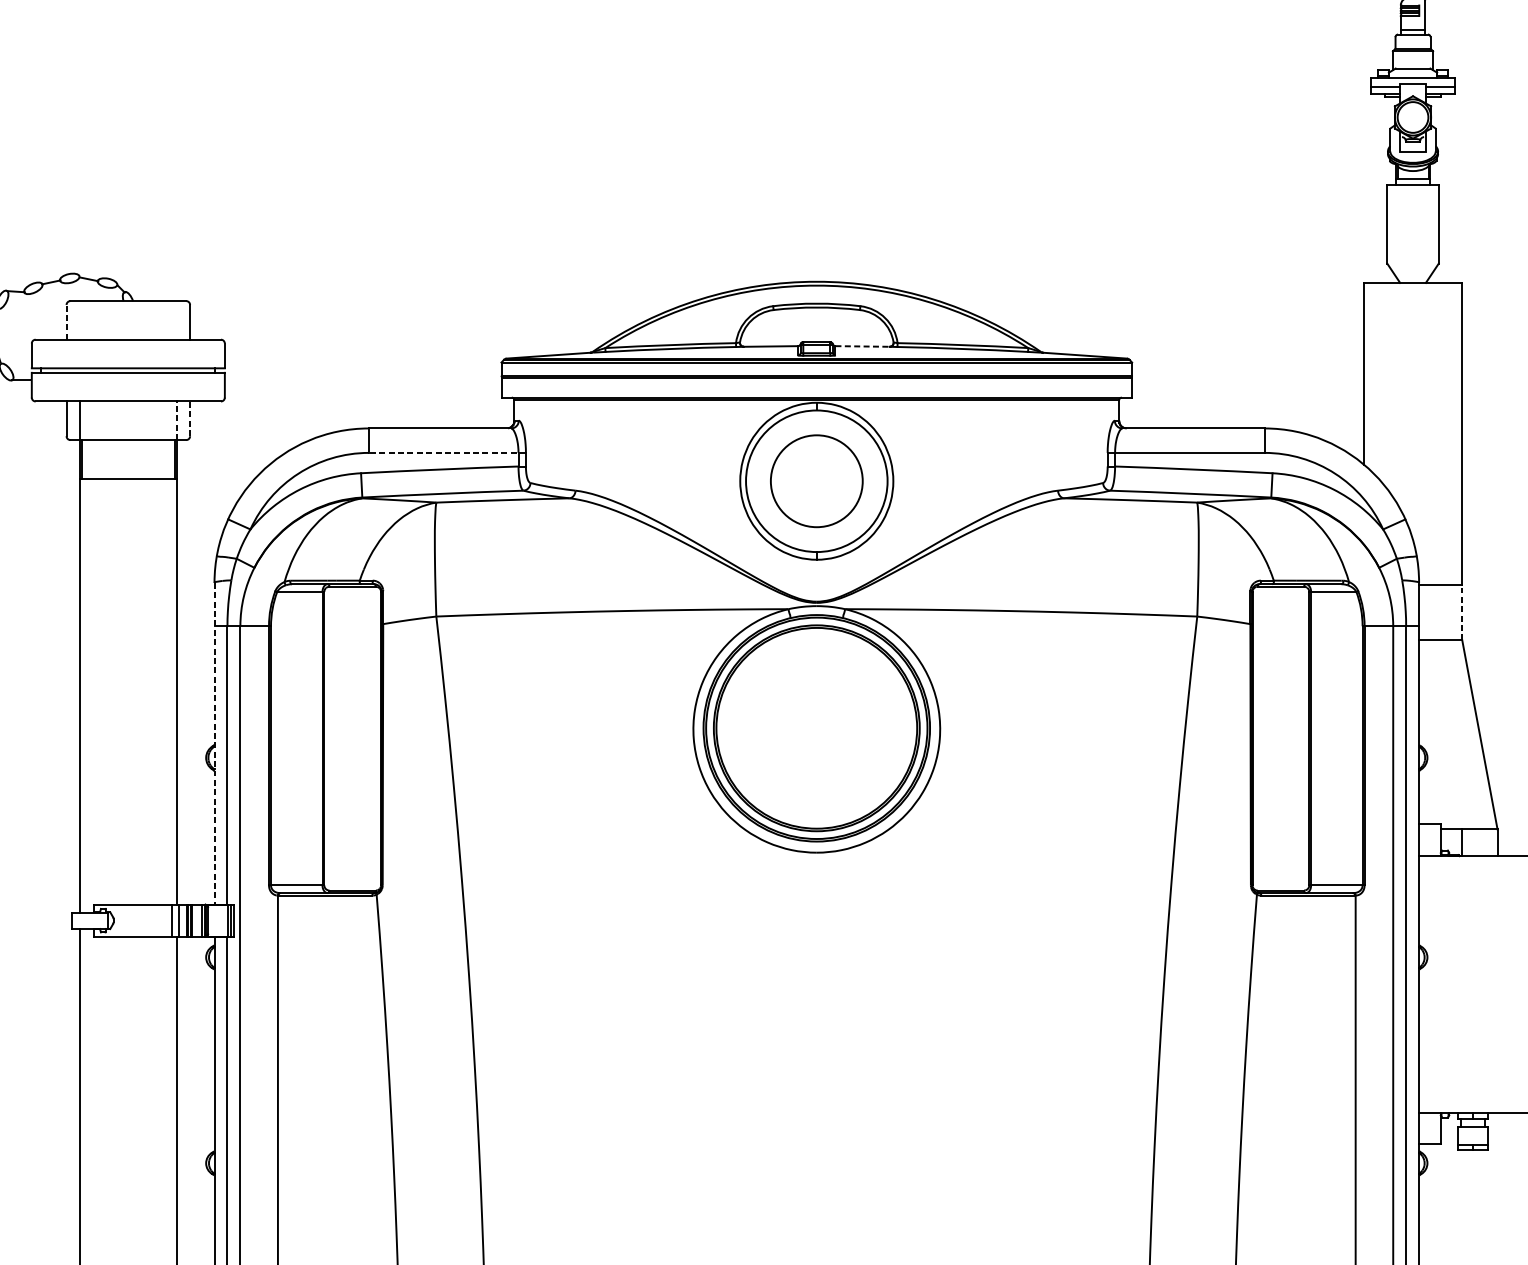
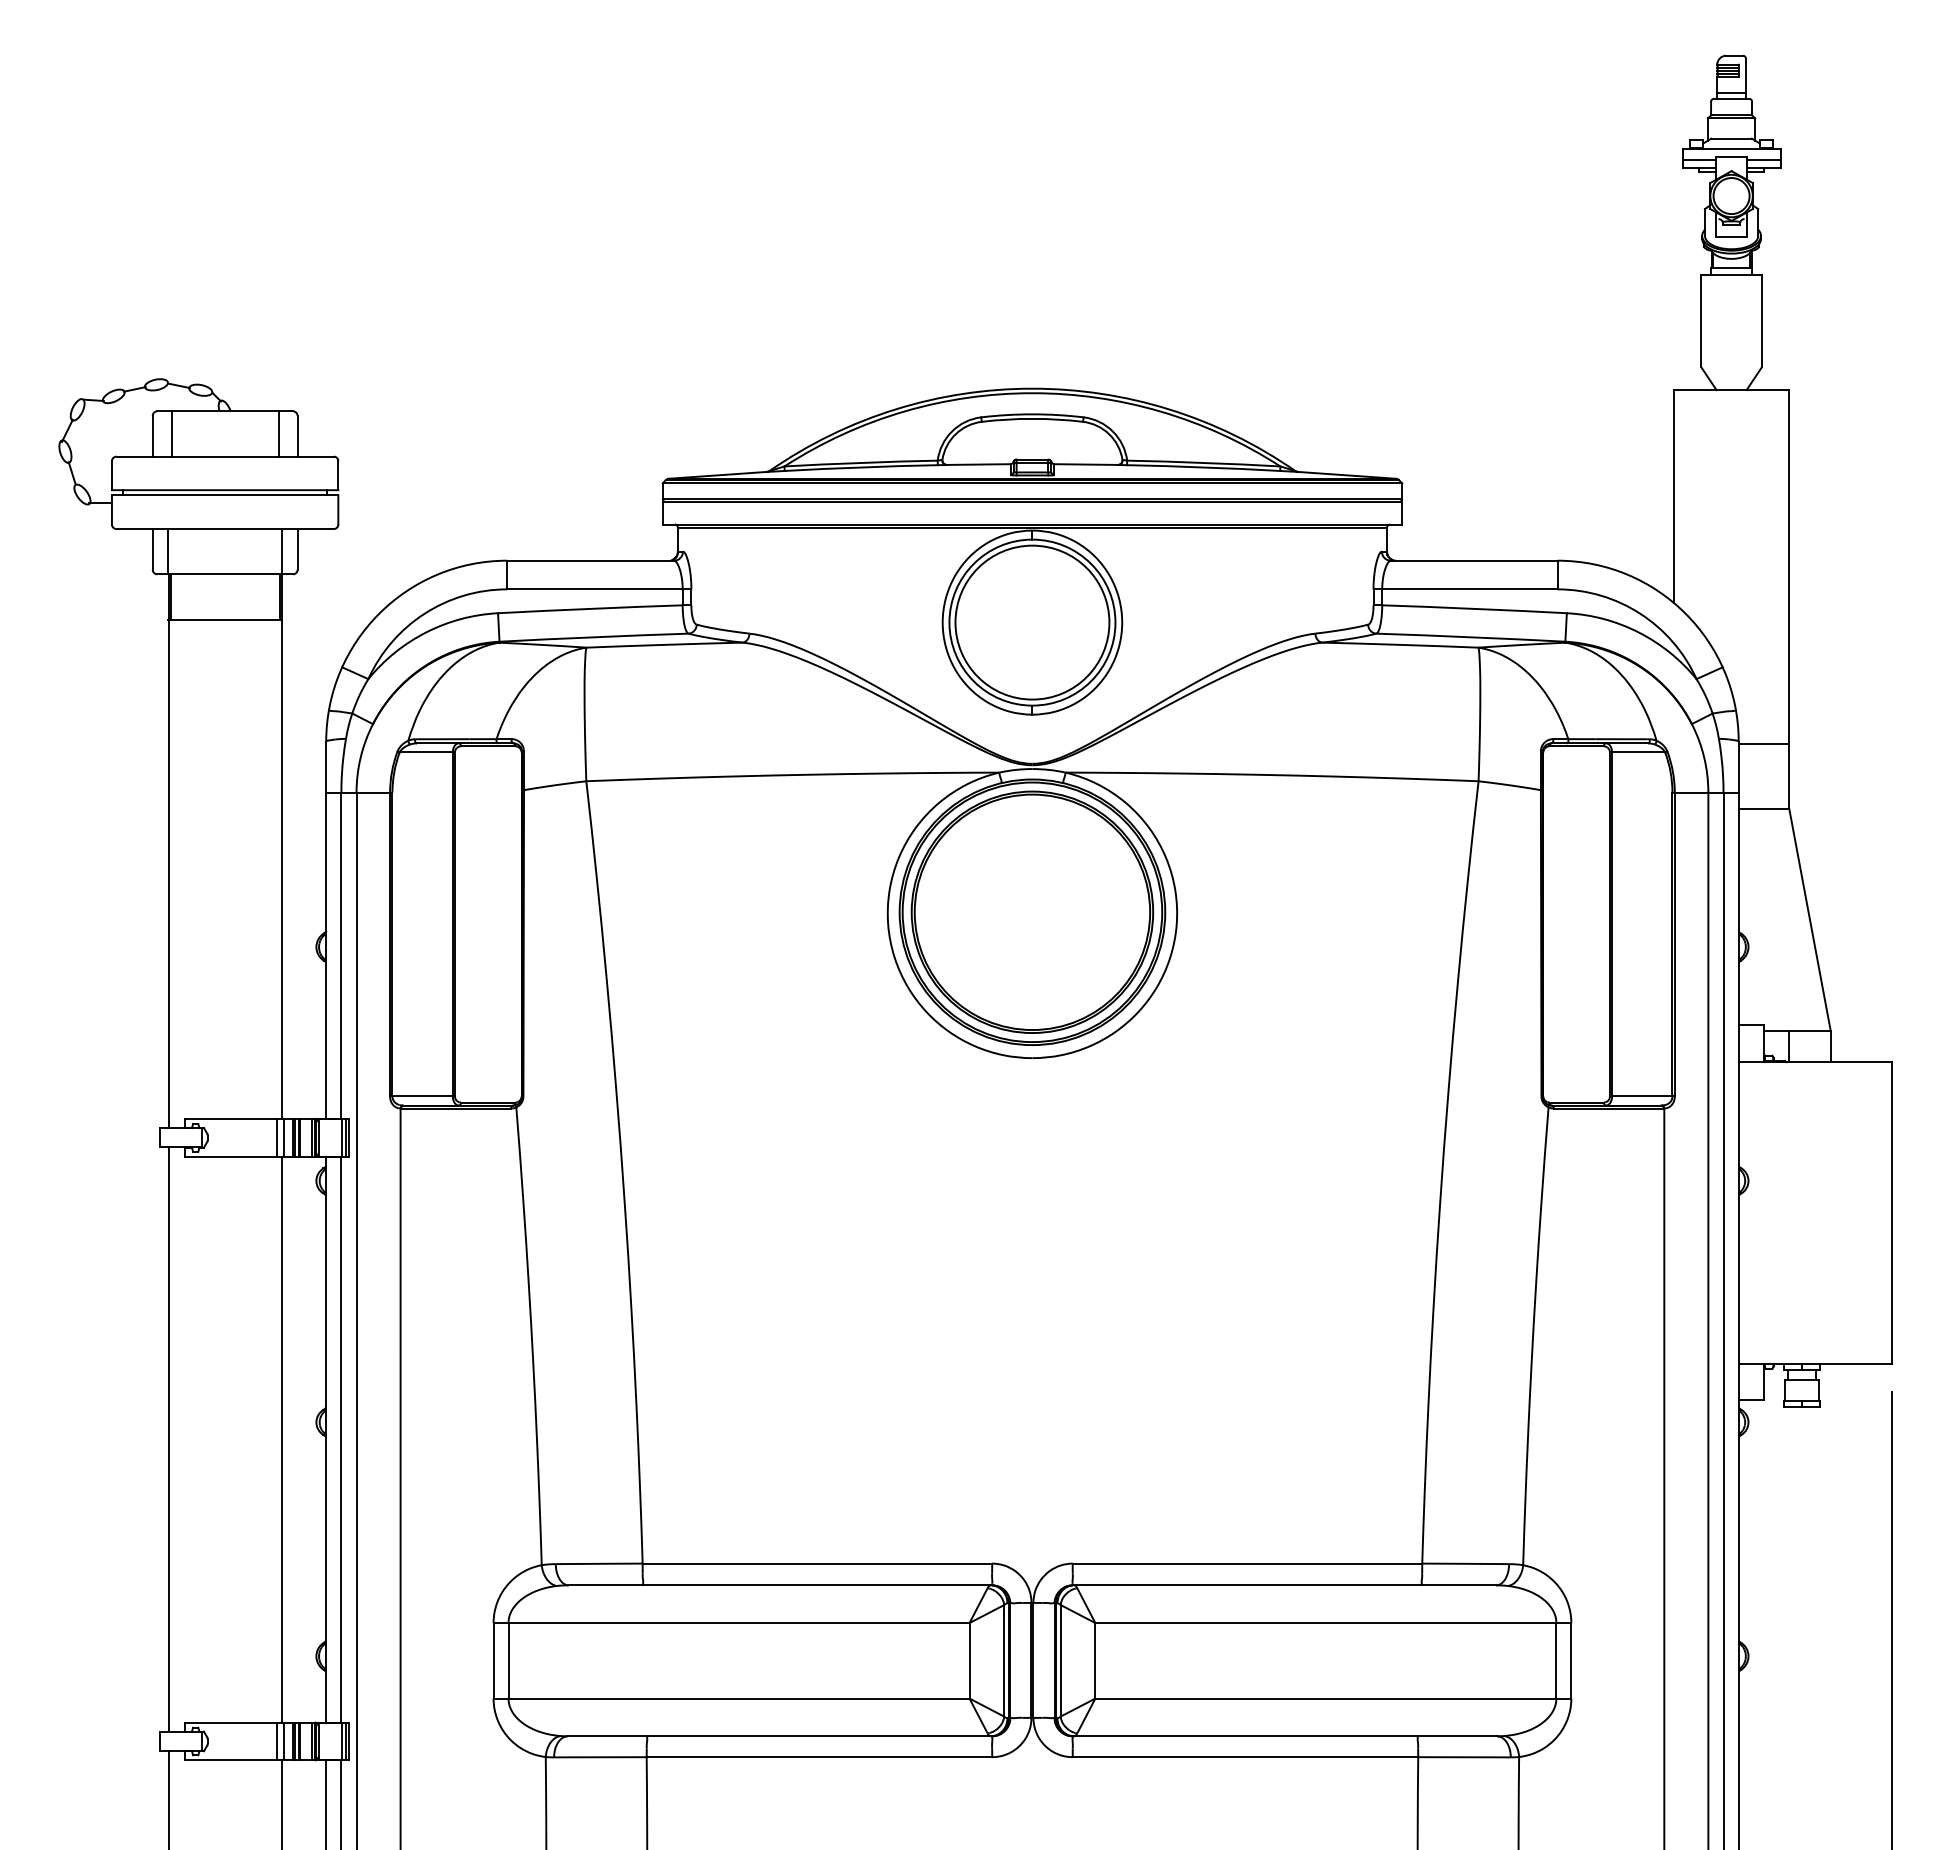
line: (82, 319) -> (171, 433), added
line: (173, 319) -> (278, 433), added
line: (66, 321) -> (152, 435), dashed -> solid
line: (862, 346) -> (1086, 464), dashed -> solid
line: (190, 418) -> (297, 548), dashed -> solid
line: (176, 420) -> (281, 551), dashed -> solid
line: (446, 453) -> (598, 589), dashed -> solid
circle: (816, 481) -> (1032, 622), size x1.43
line: (1462, 612) -> (1789, 776), dashed -> solid
line: (214, 743) -> (326, 930), dashed -> solid

